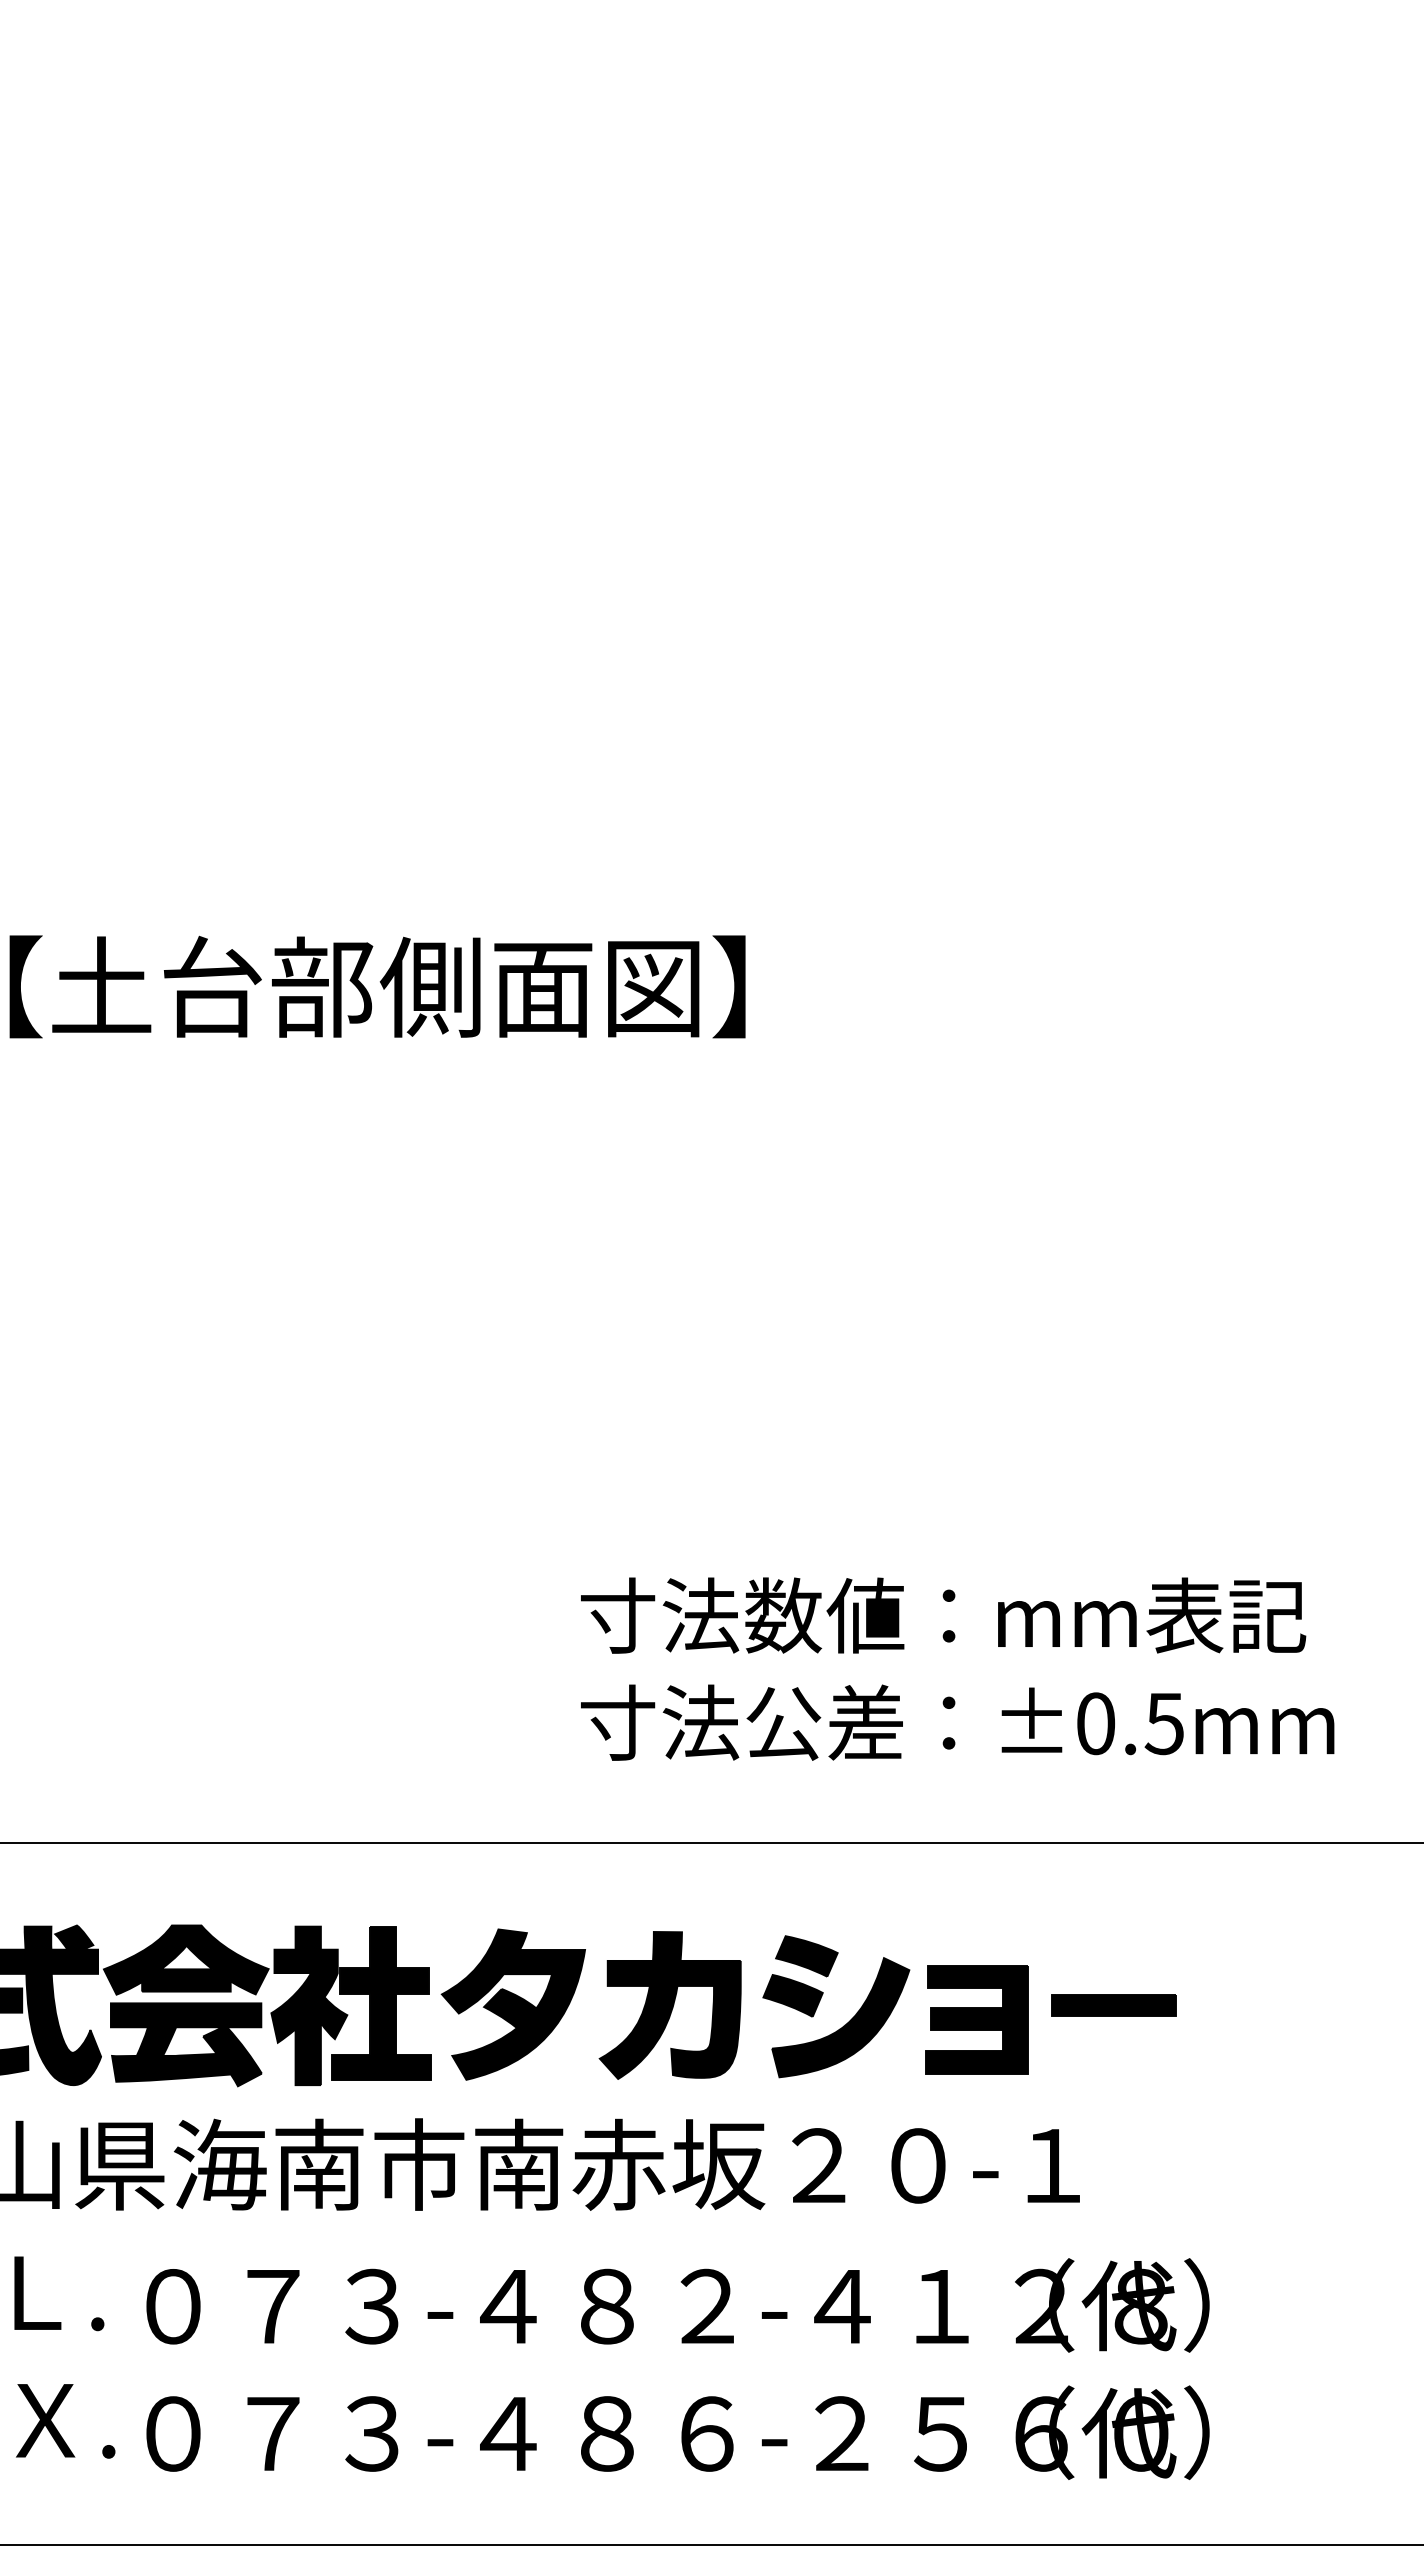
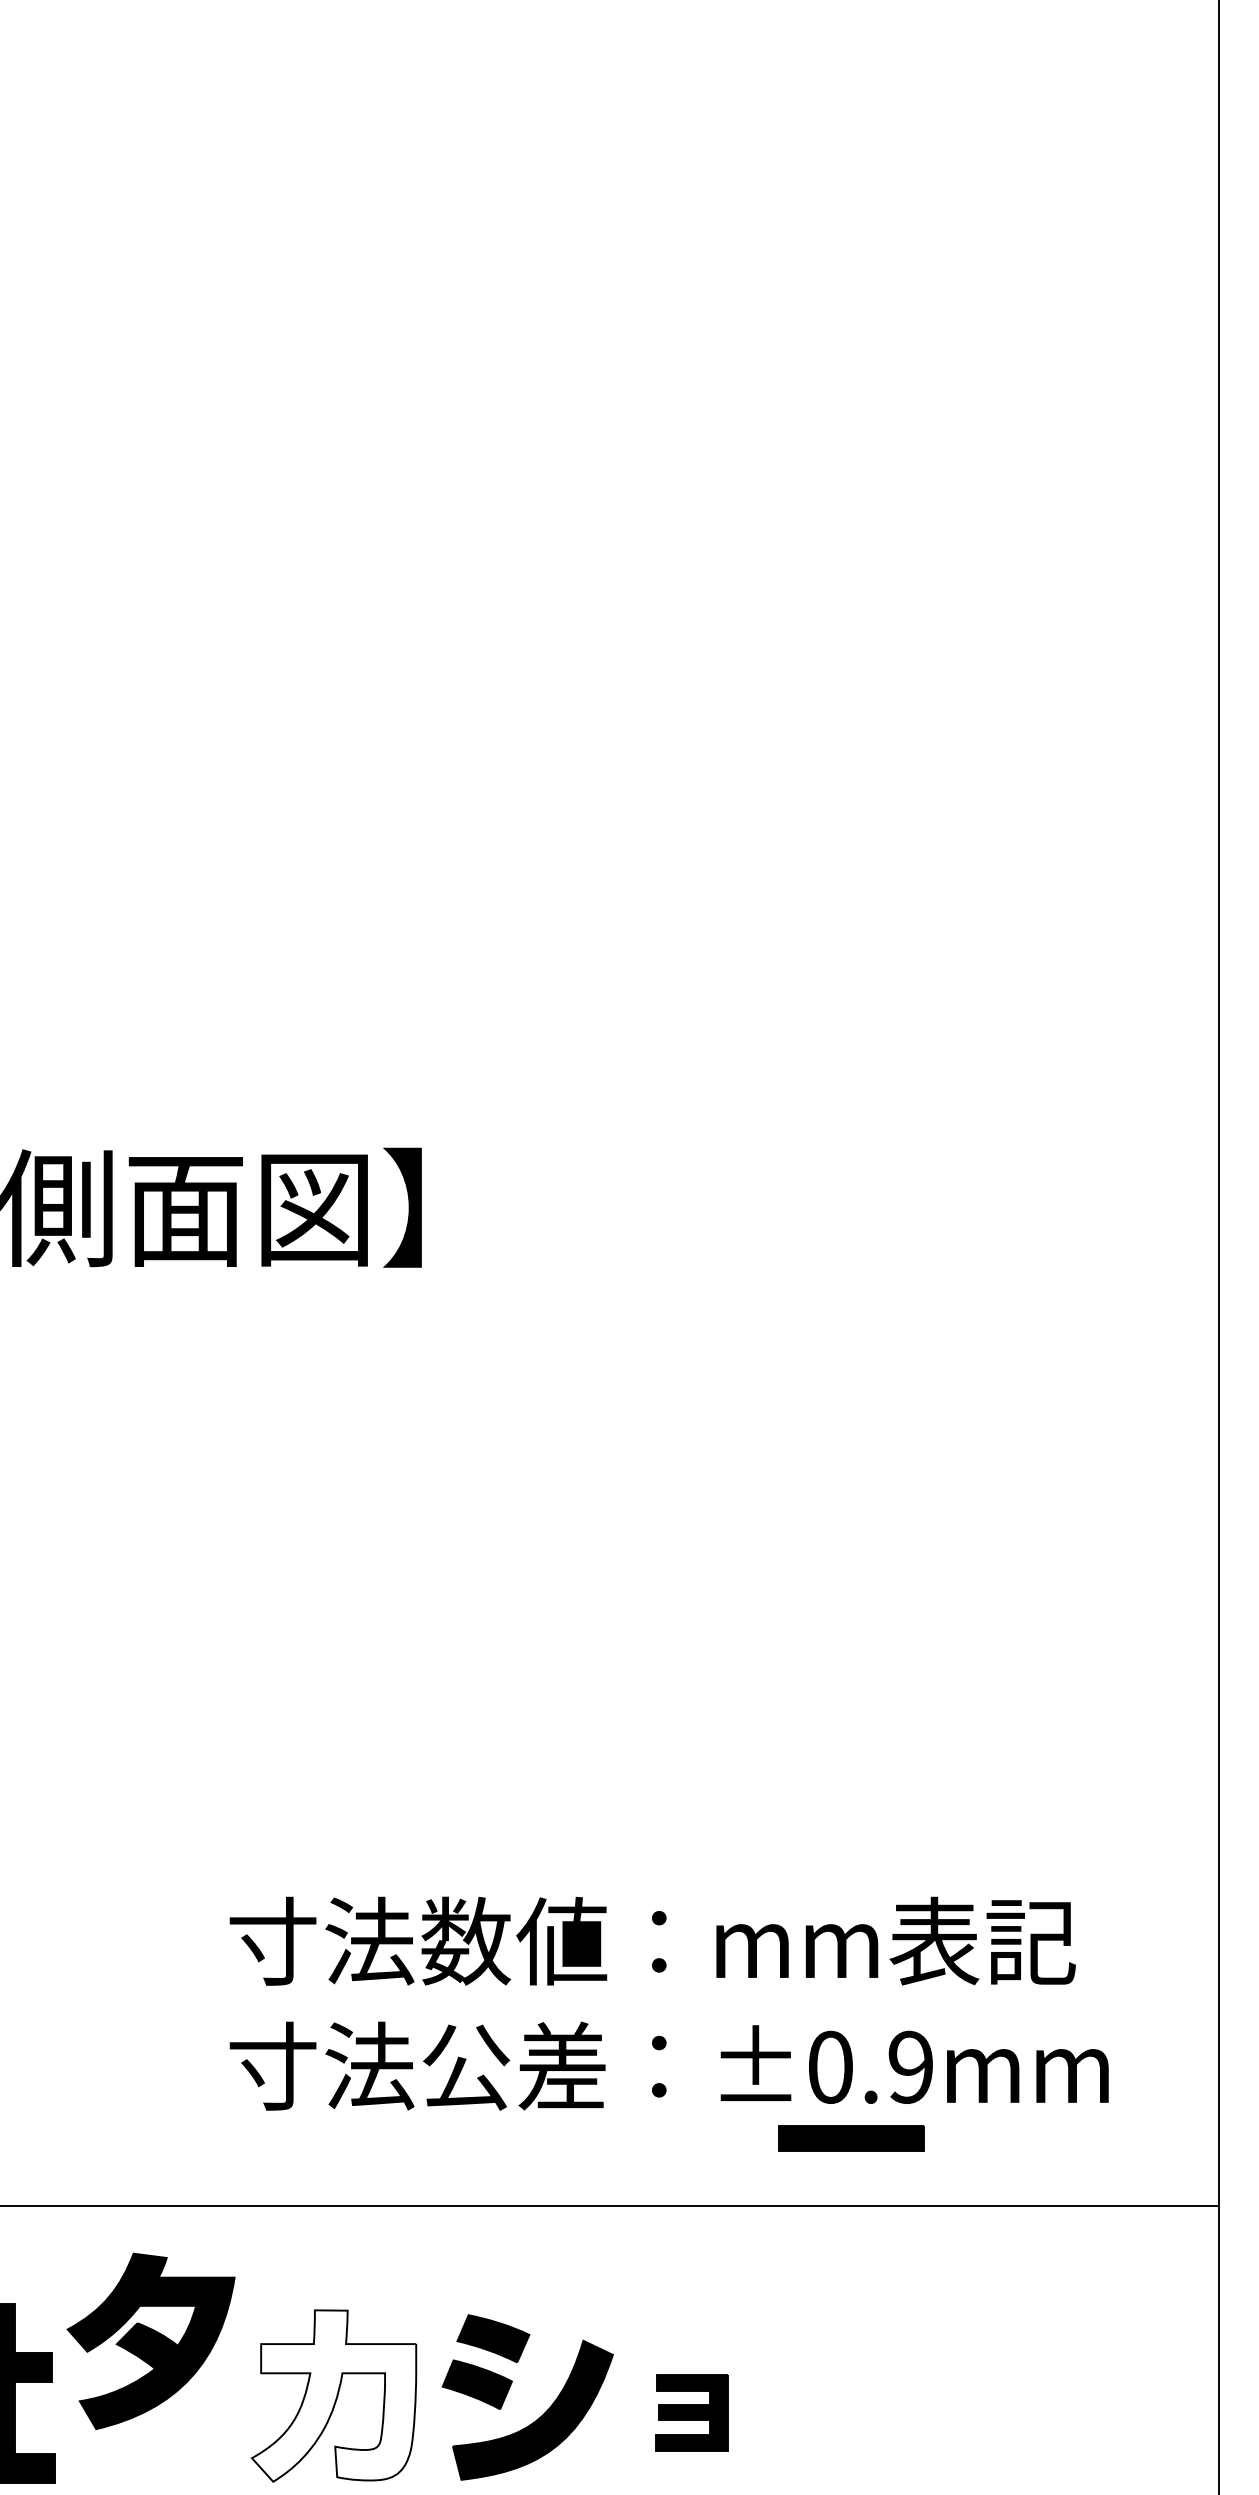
text: (1163, 1723) -> (909, 2067), ±0.5mm -> ±0.9mm
part: (512, 2004) -> (149, 2341), moved
fill: (669, 2005) -> (333, 2396), removed
part: (1113, 2005) -> (851, 2138), moved
part: (976, 2019) -> (691, 2412), size x0.6

